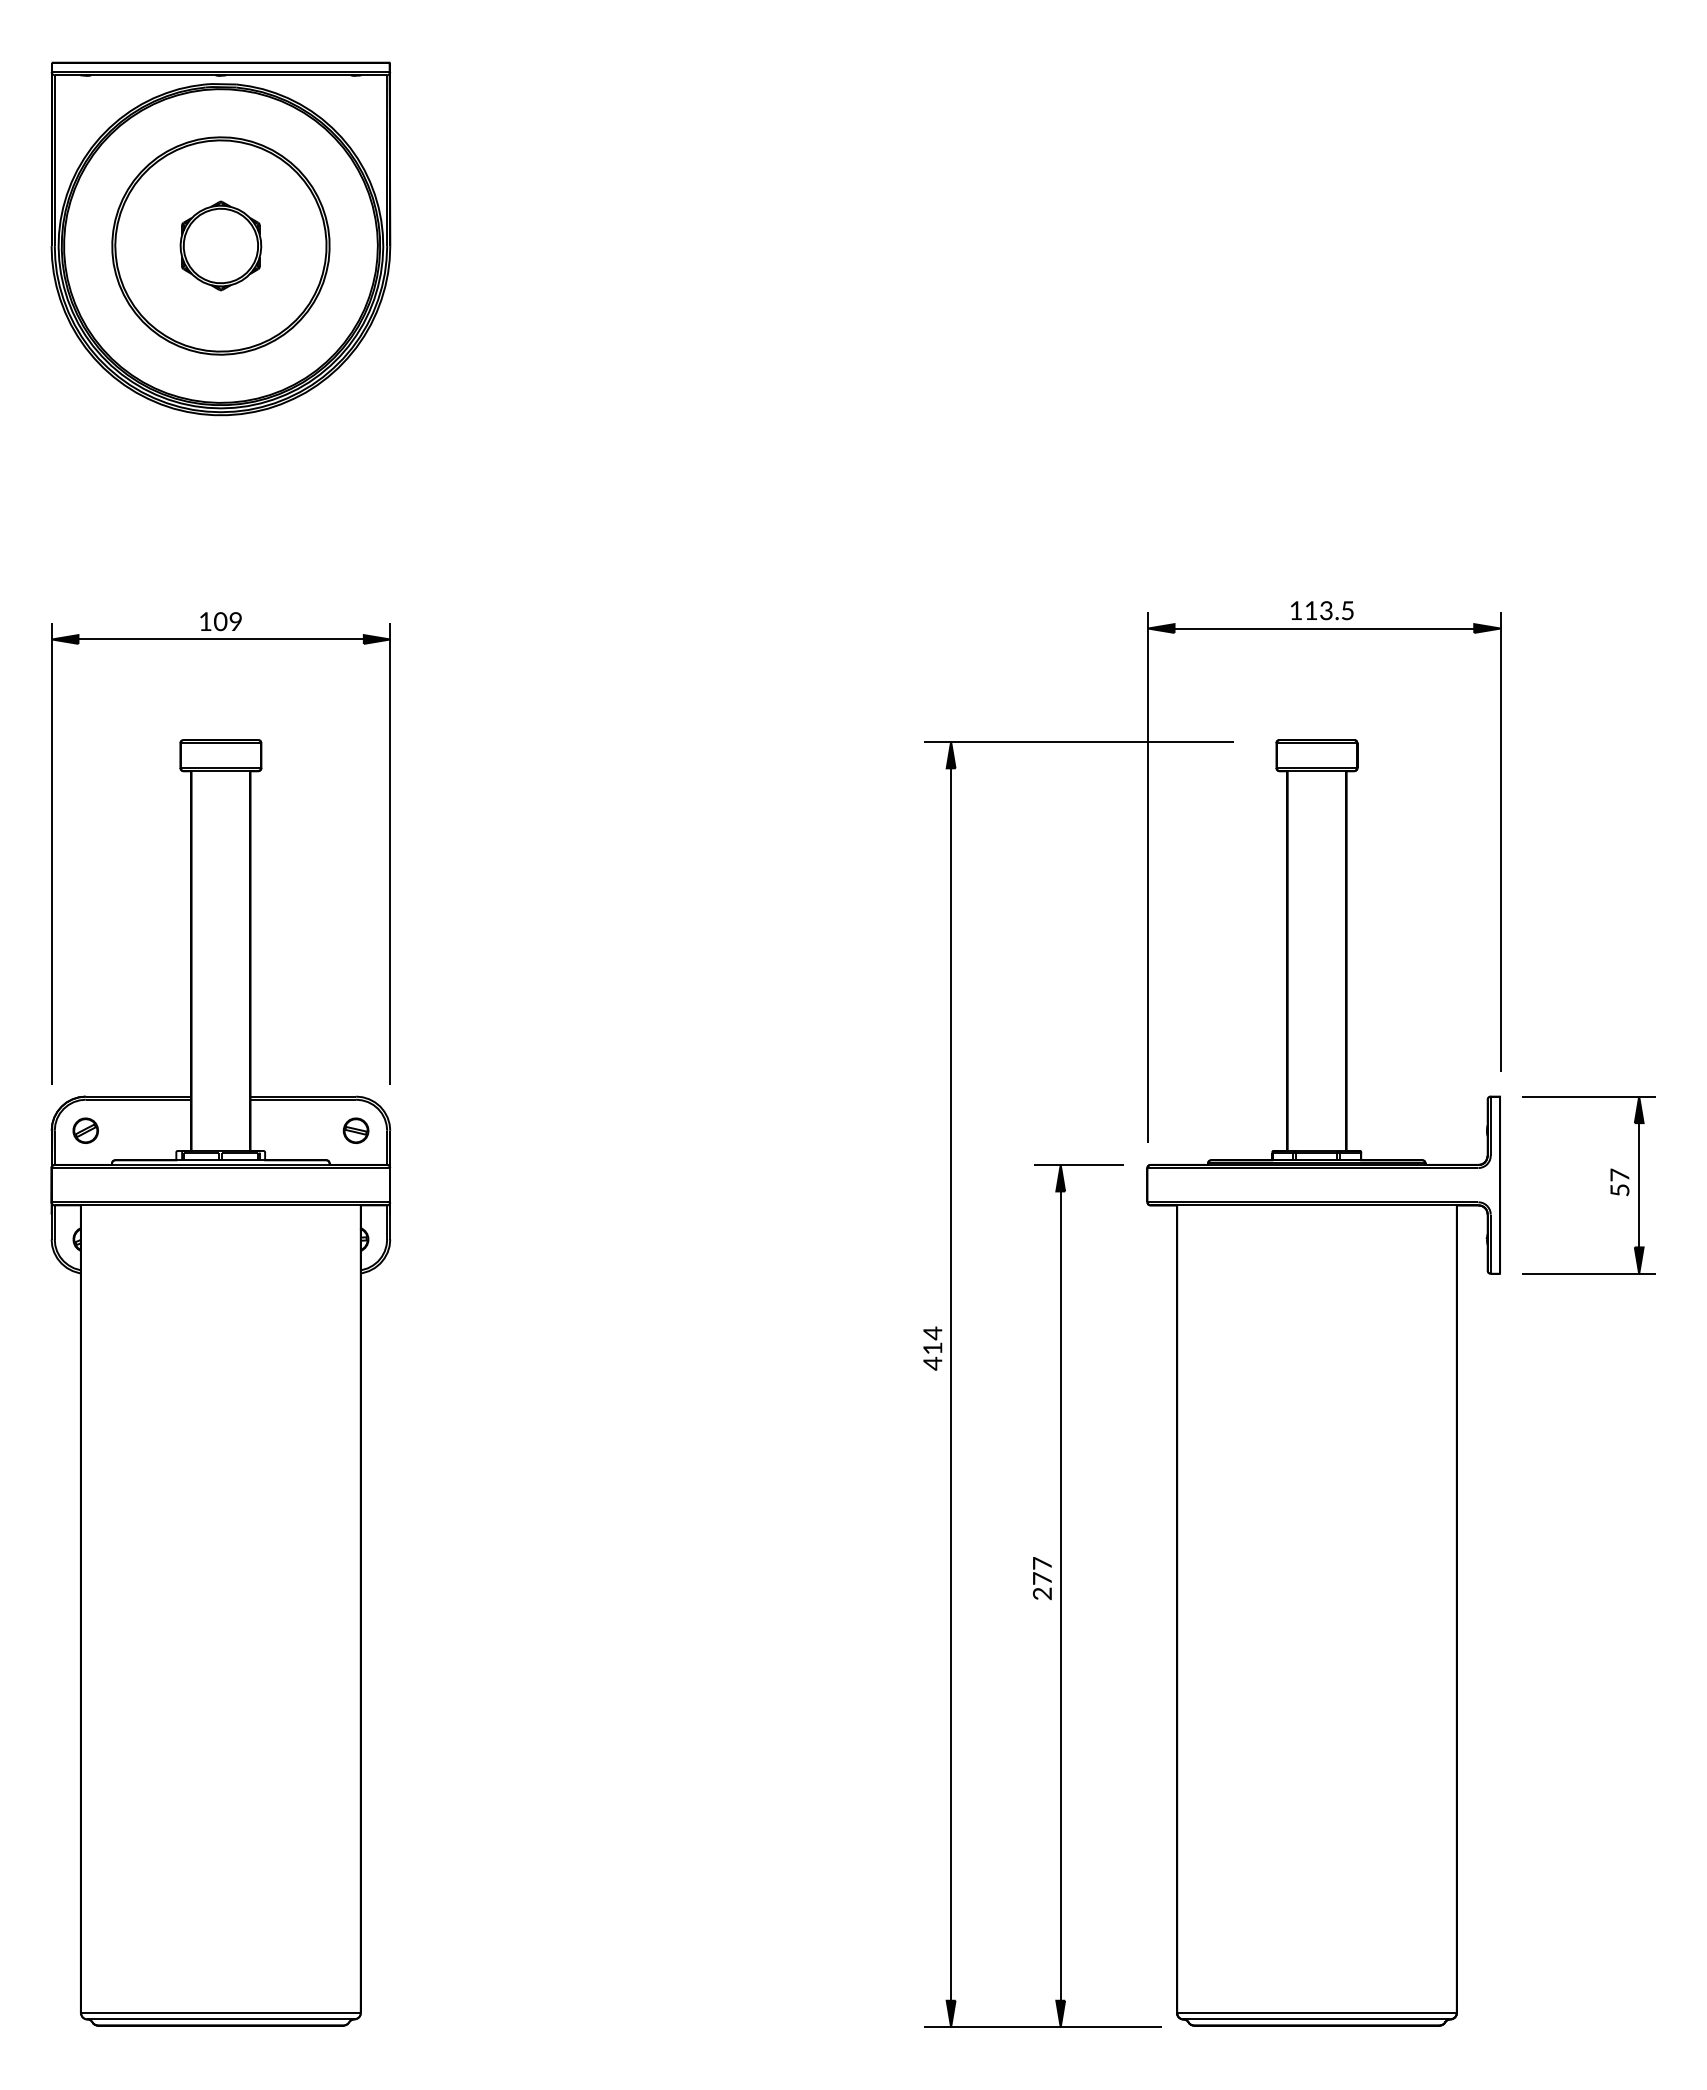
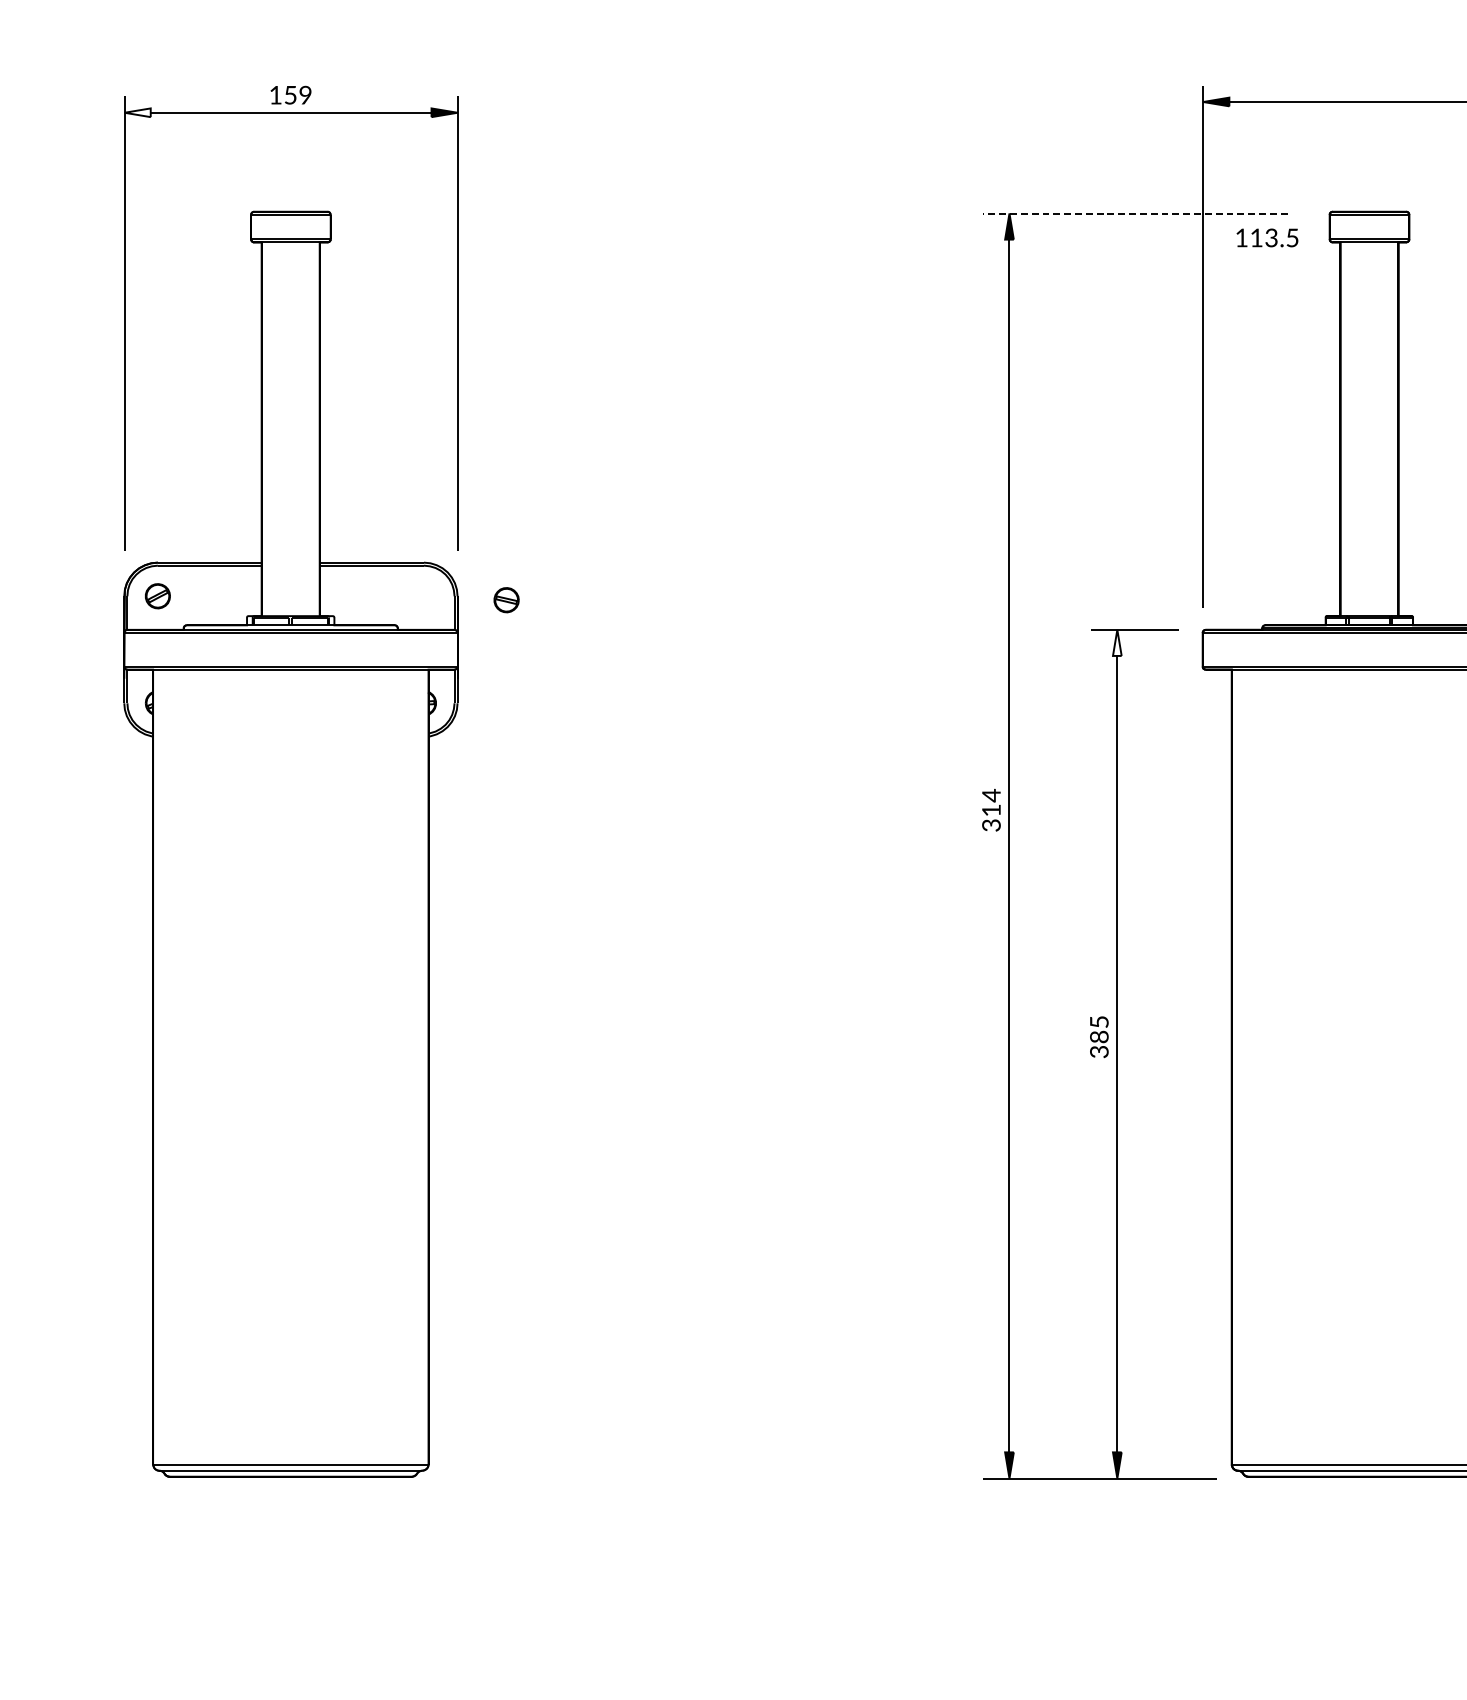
text: (1322, 610) -> (1267, 237), moved
text: (220, 621) -> (290, 95), 109 -> 159
fill: (64, 639) -> (136, 112), removed
line: (1079, 741) -> (1135, 213), solid -> dashed
part: (355, 1130) -> (506, 599), moved
fill: (1060, 1177) -> (1117, 642), removed
text: (932, 1363) -> (991, 825), 414 -> 314
text: (1041, 1578) -> (1098, 1036), 277 -> 385

